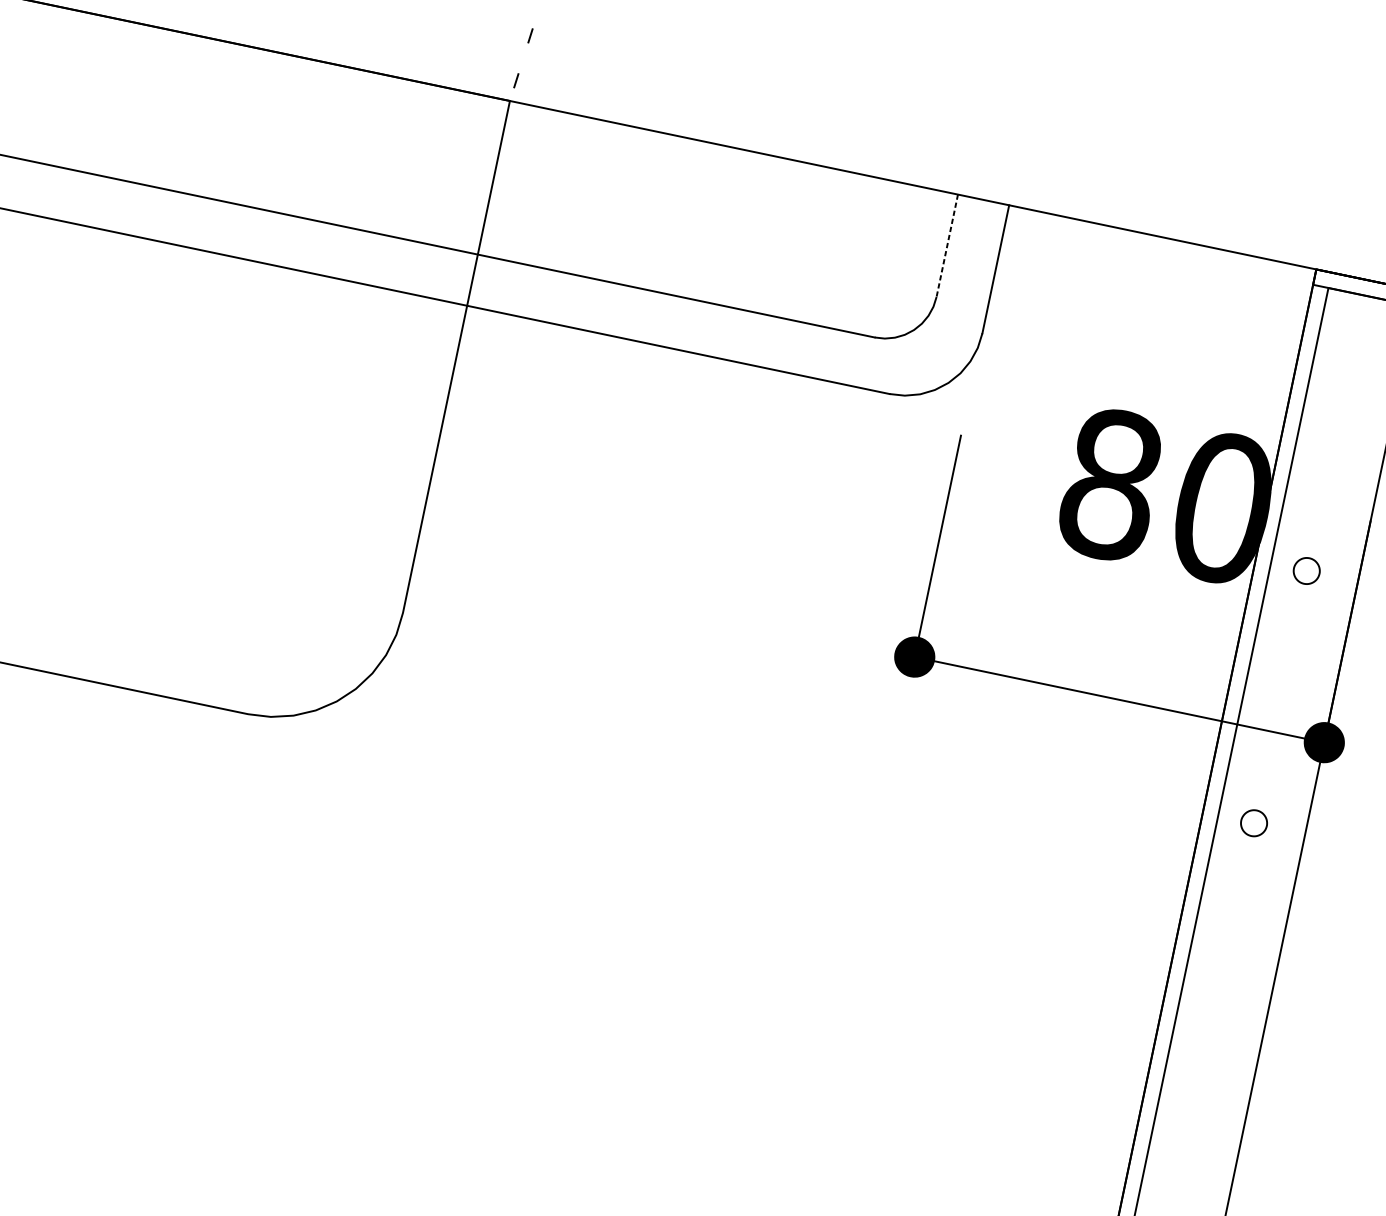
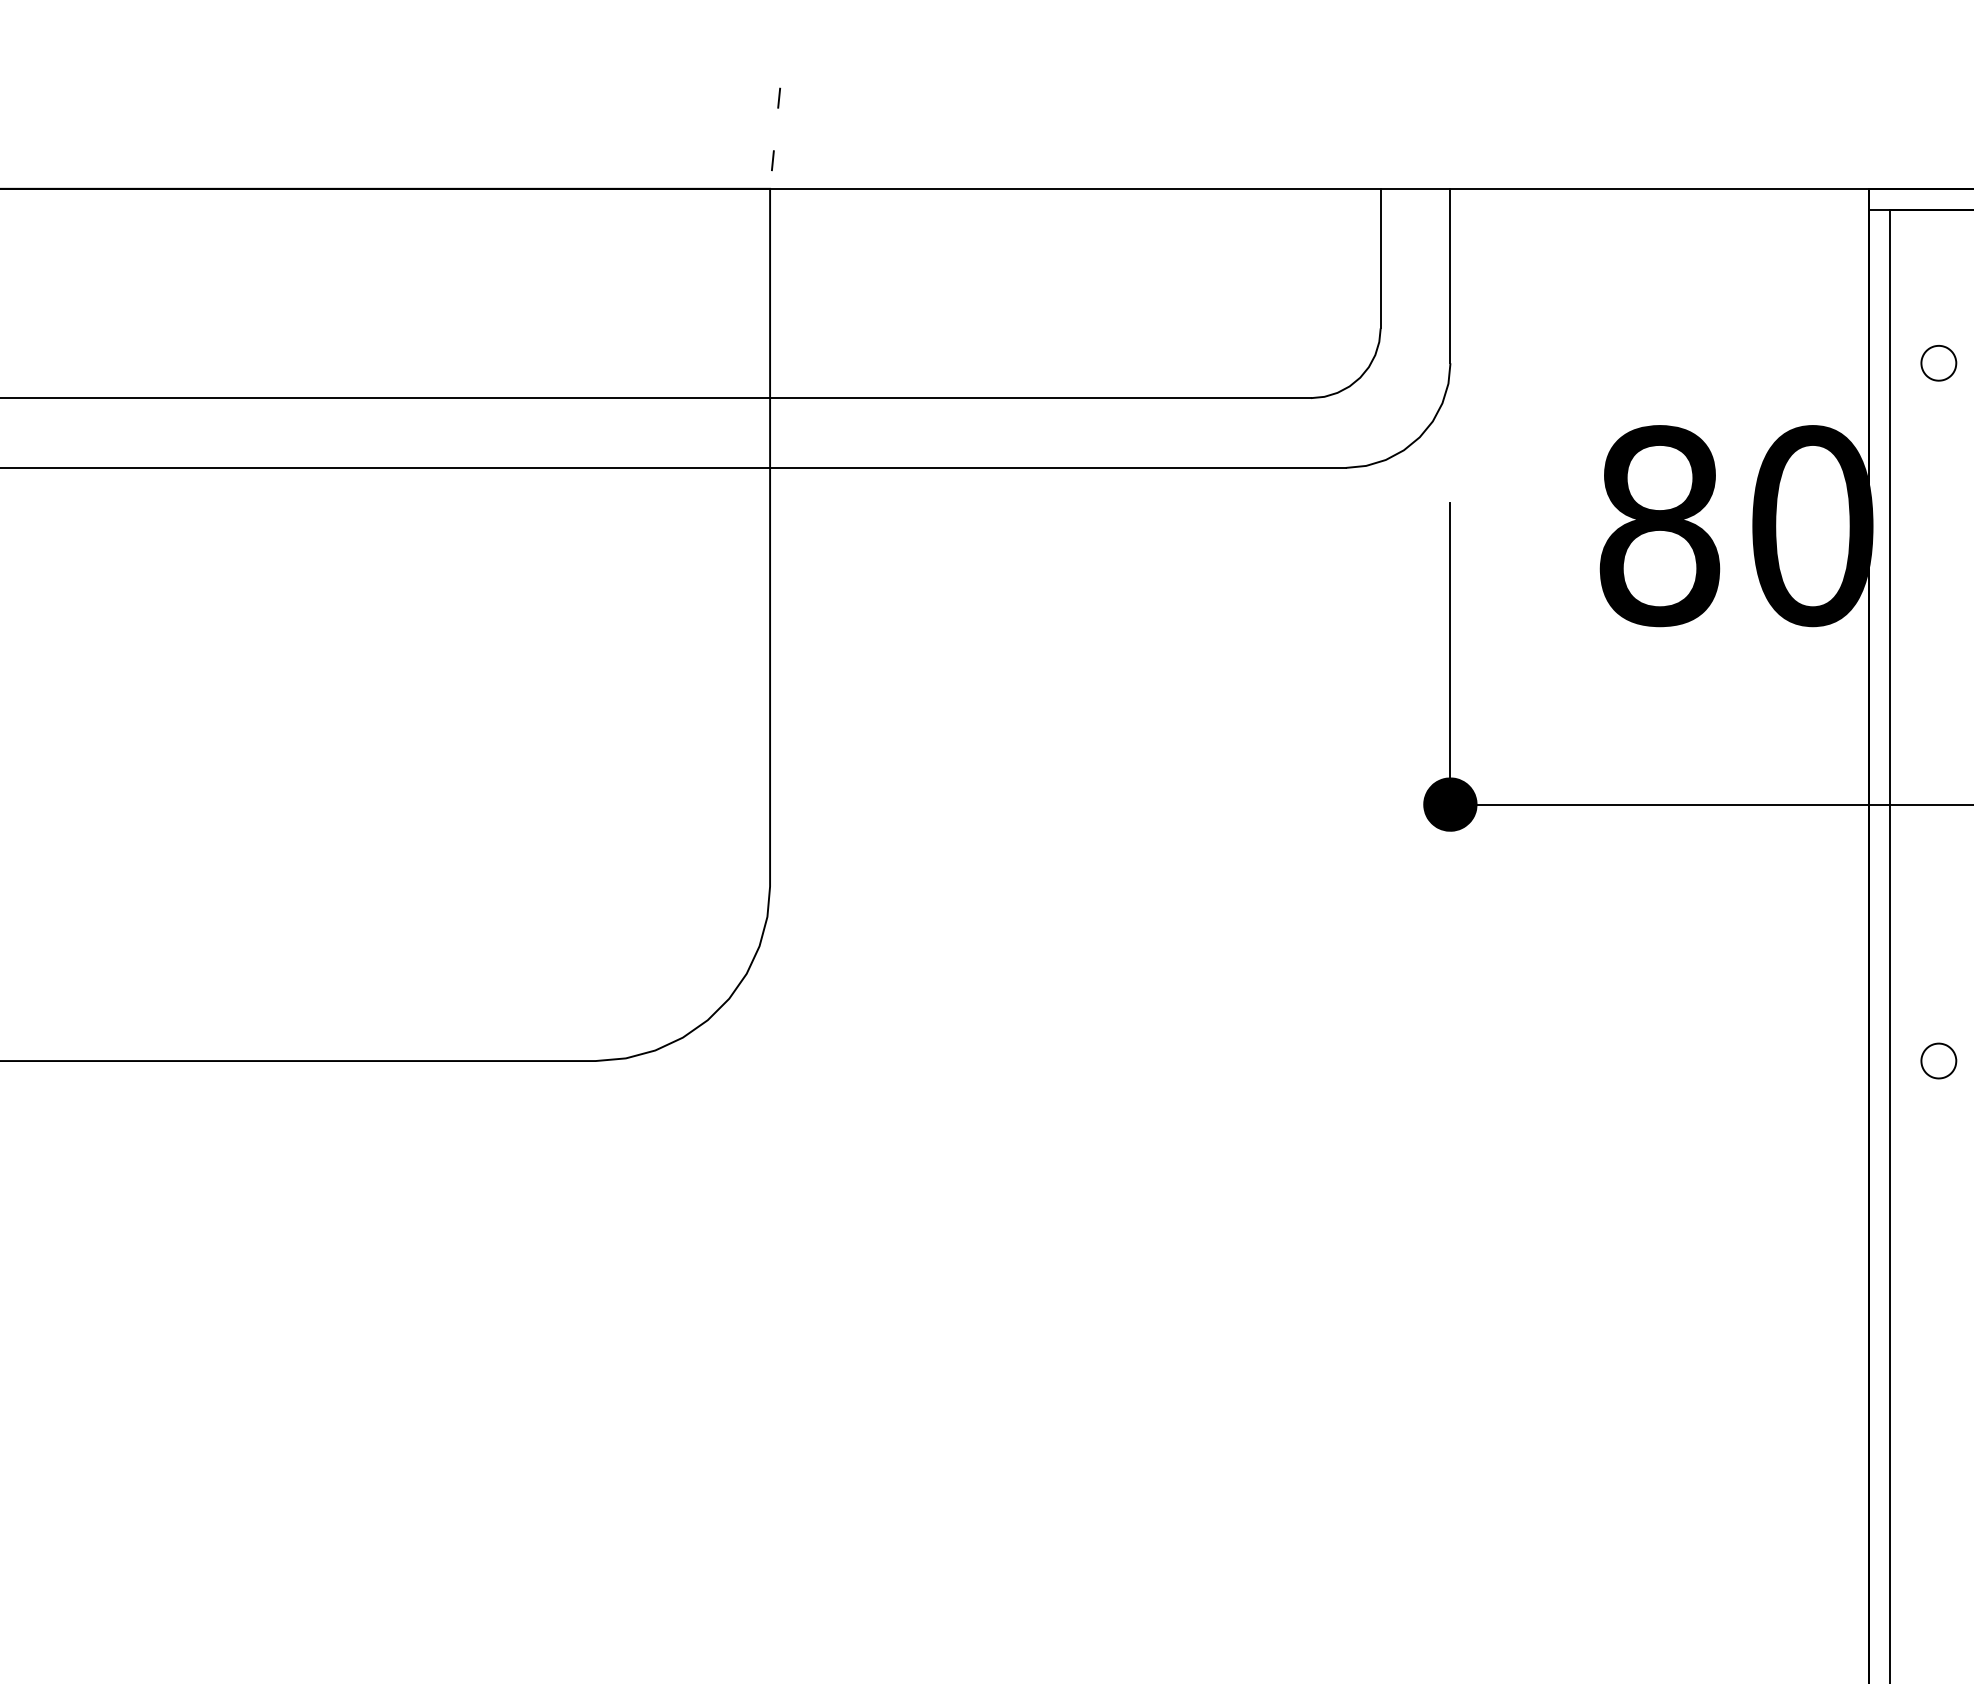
line: (947, 245) -> (1380, 258), dashed -> solid
part: (1306, 571) -> (1938, 363), moved
part: (1253, 822) -> (1938, 1060), moved

